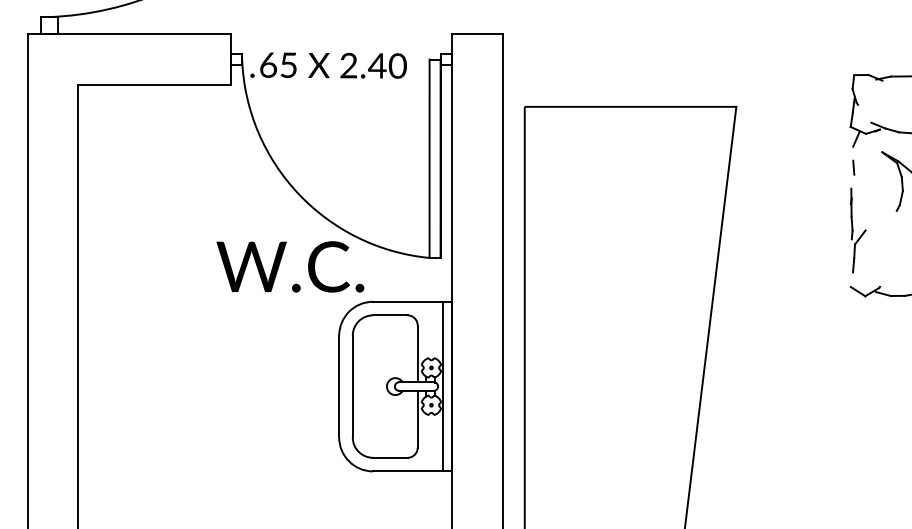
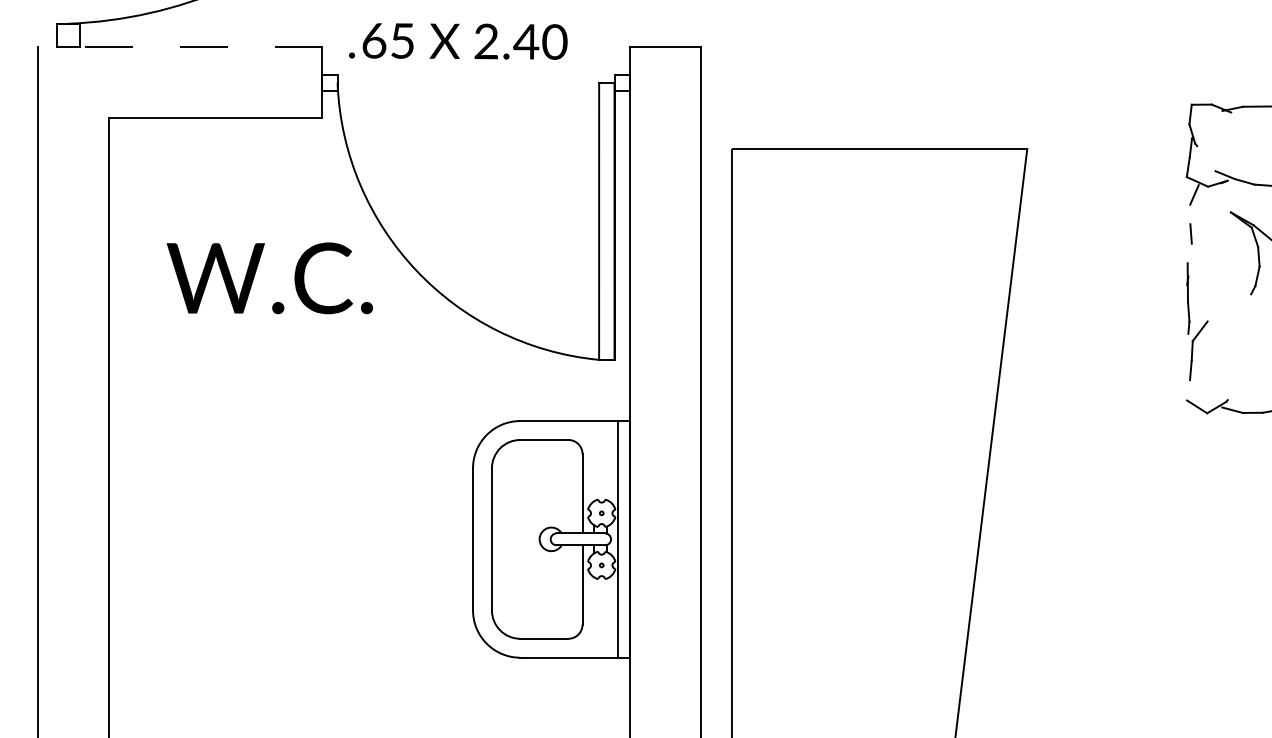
line: (128, 34) -> (179, 47), solid -> dashed
text: (328, 65) -> (458, 41), moved
text: (290, 267) -> (269, 278), moved

